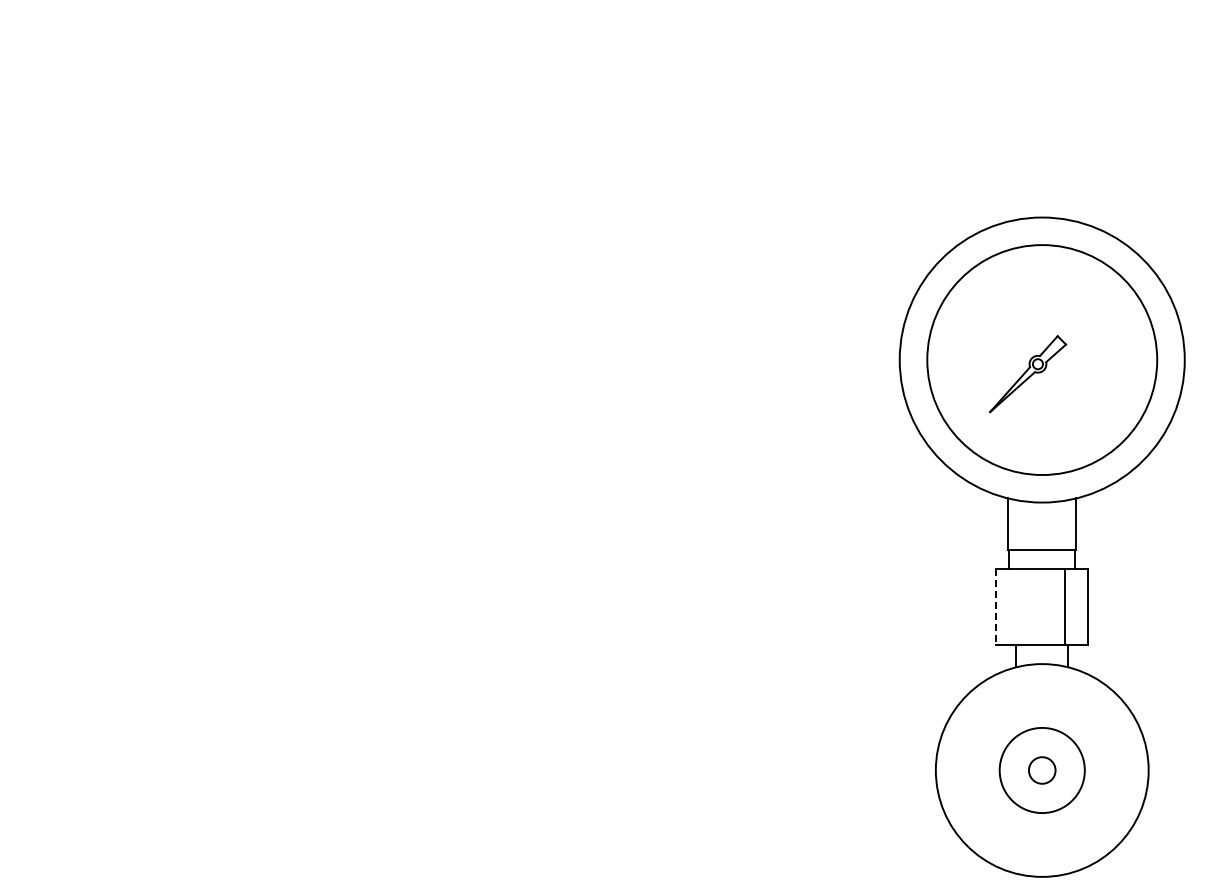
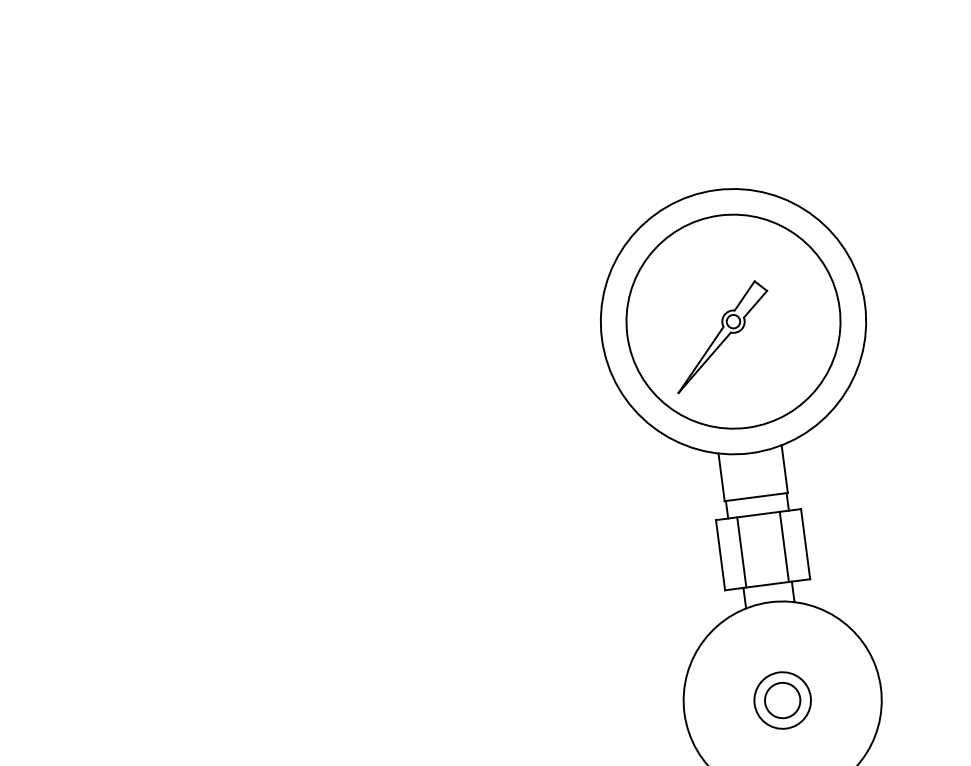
part: (1027, 373) -> (721, 335), size x1.43
line: (996, 607) -> (720, 555), dashed -> solid
line: (1019, 607) -> (742, 552), added
circle: (1041, 770) -> (781, 700), size x0.71
circle: (1042, 770) -> (782, 700), size x1.43

